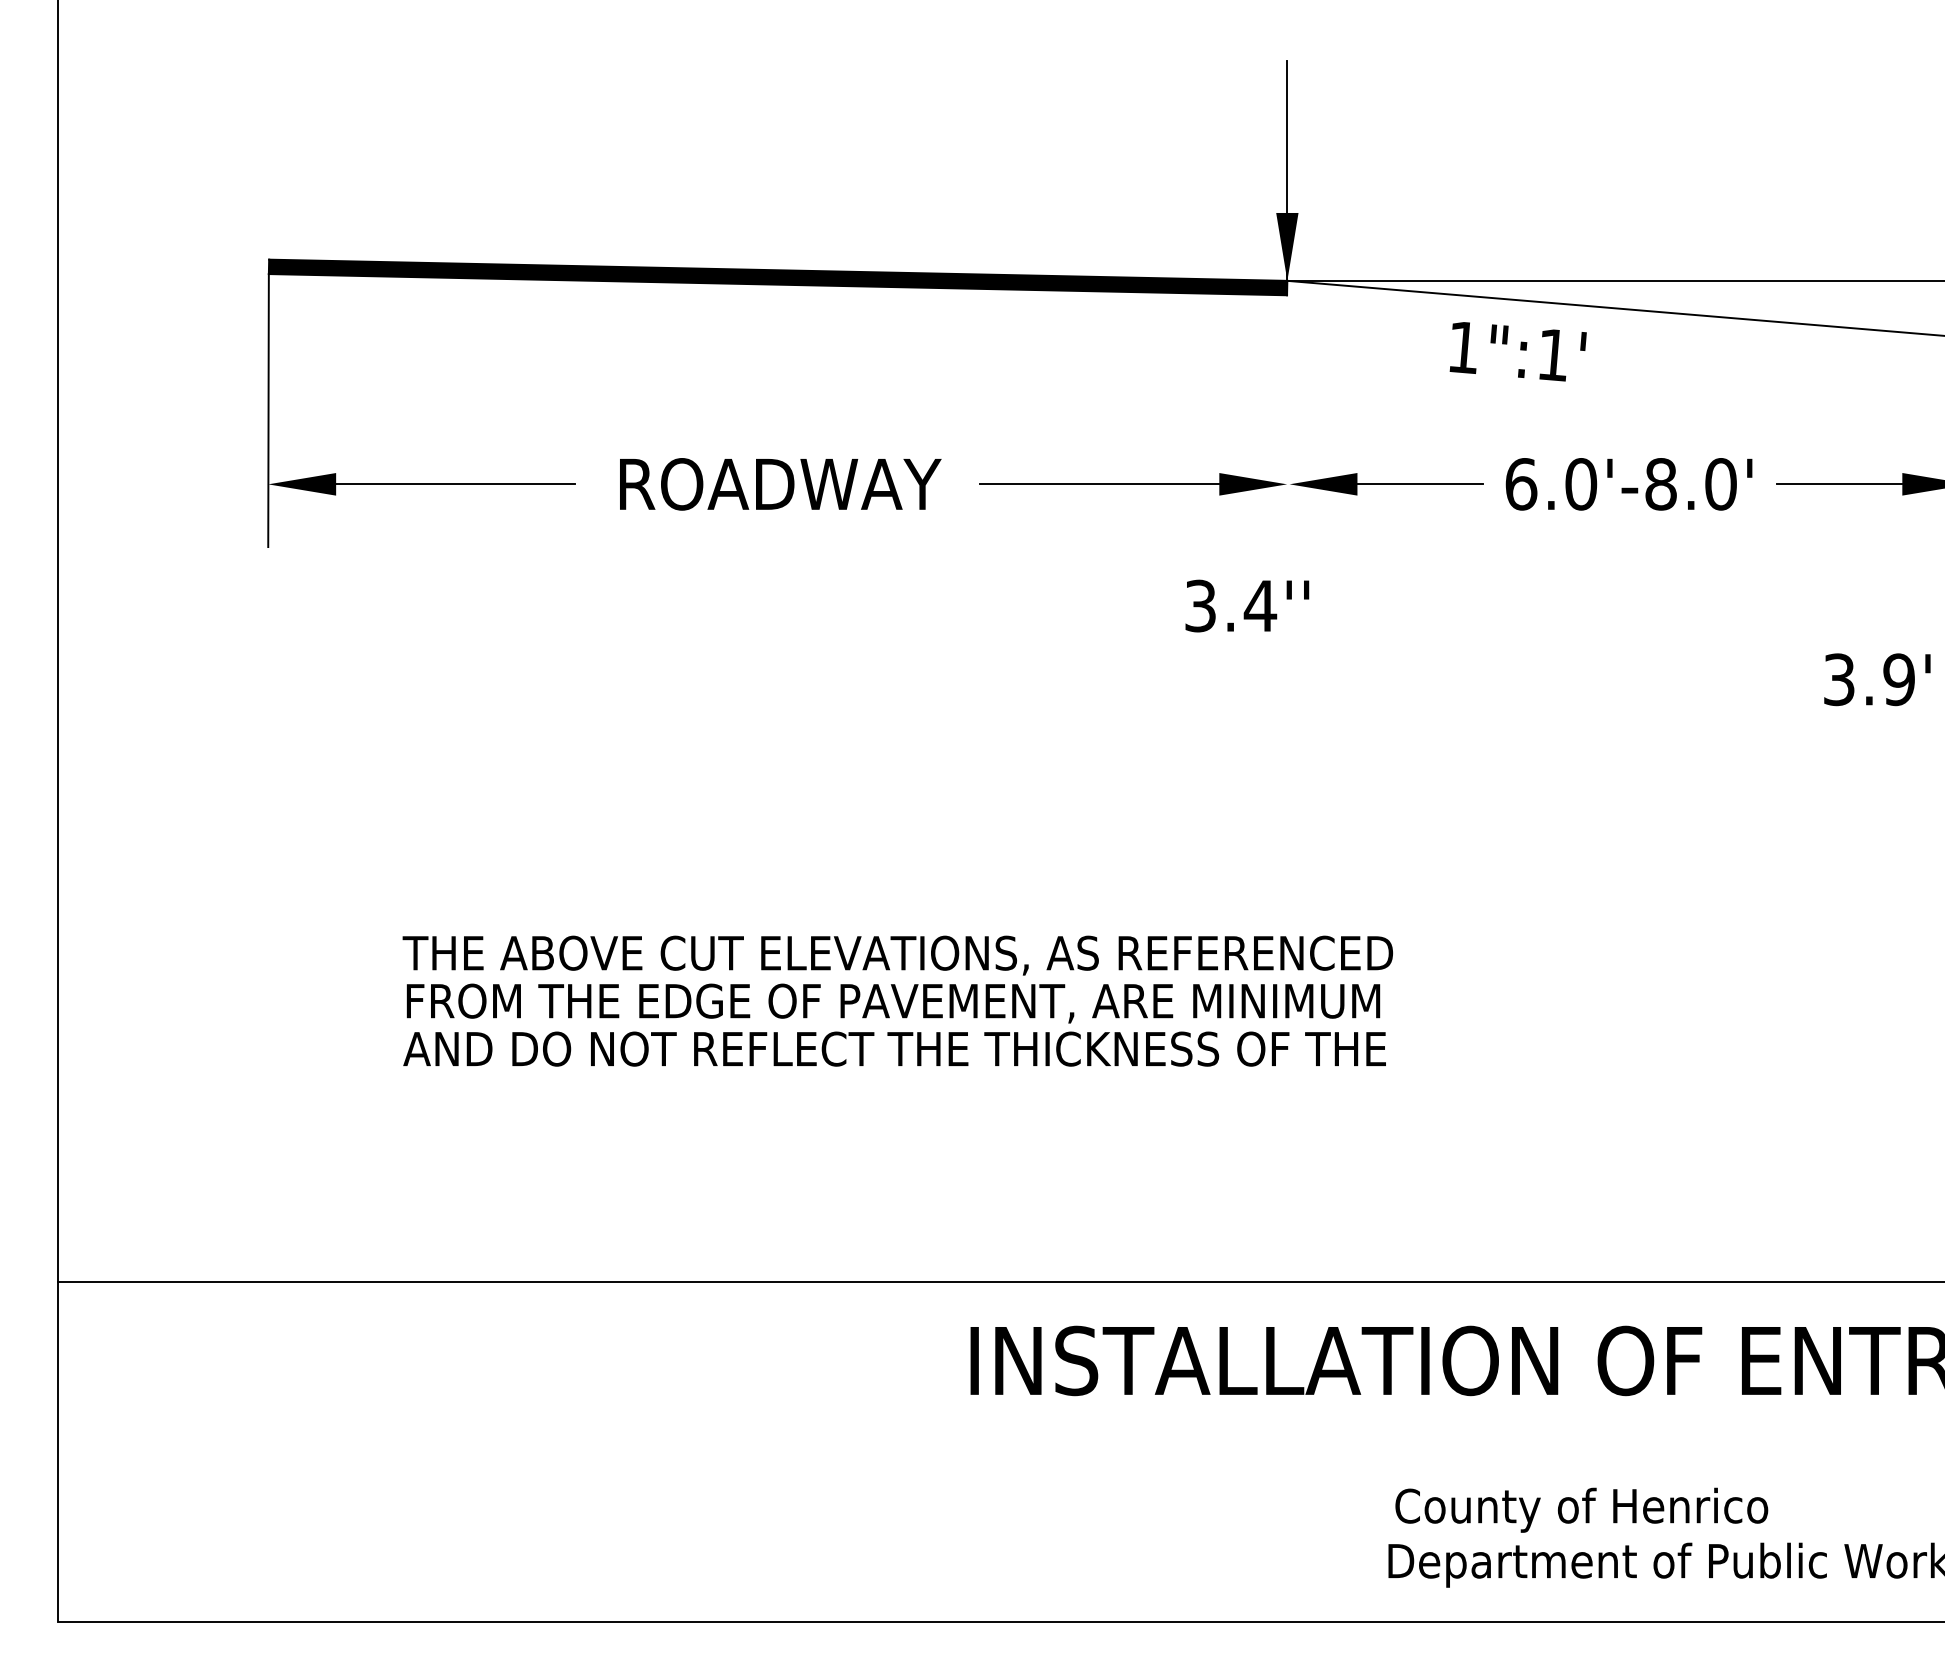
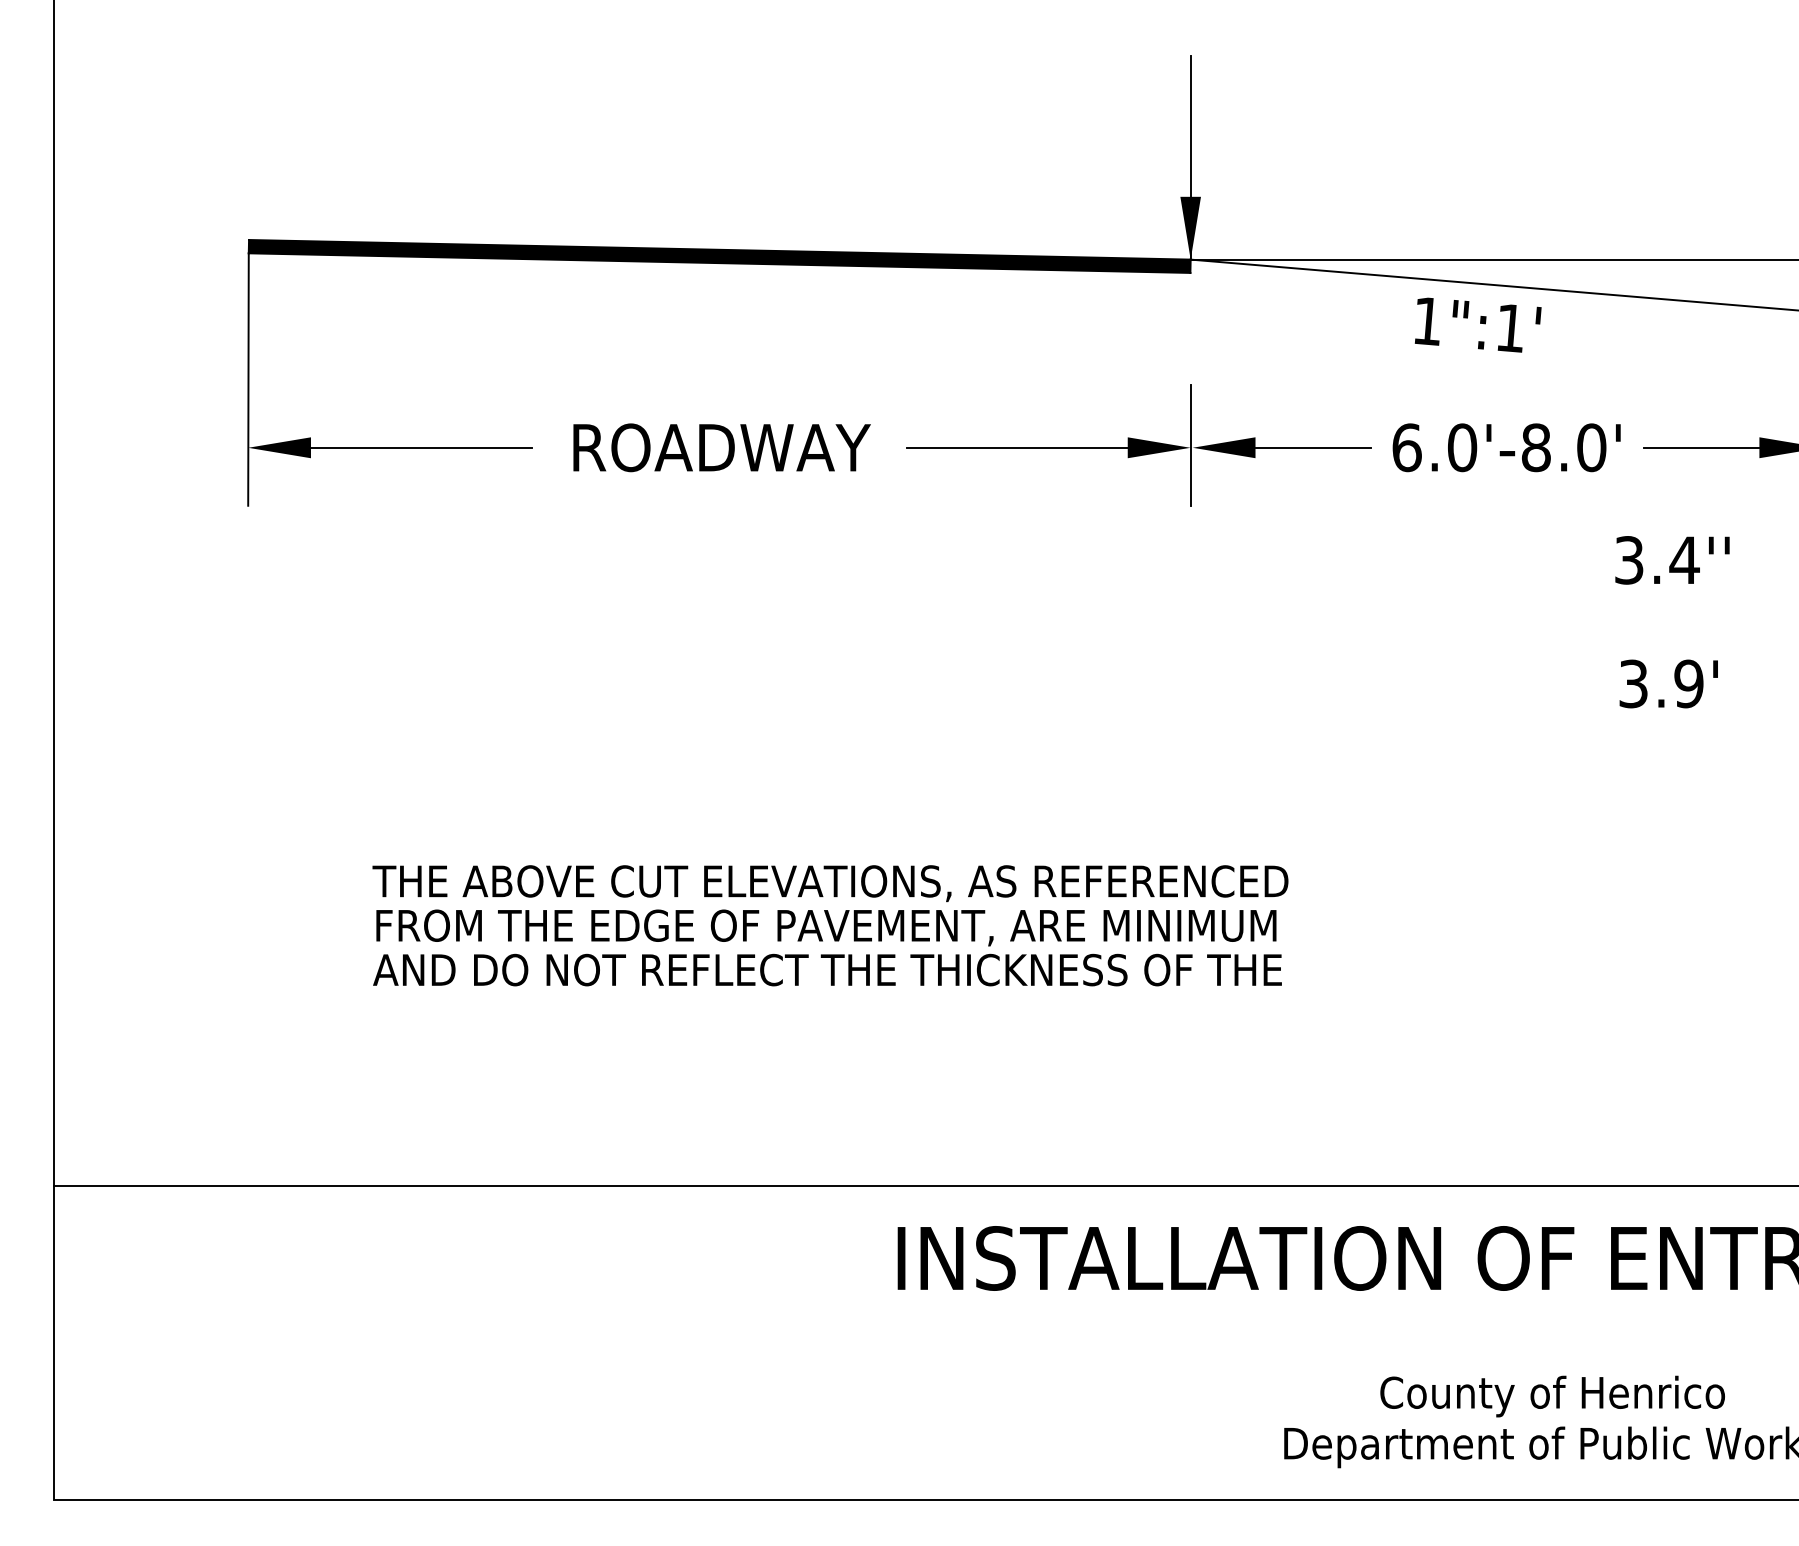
text: (1517, 351) -> (1477, 324), moved
line: (1287, 481) -> (1190, 445), added
text: (1247, 605) -> (1672, 559), moved
text: (1877, 679) -> (1668, 683), moved
text: (1581, 1509) -> (1552, 1395), moved

